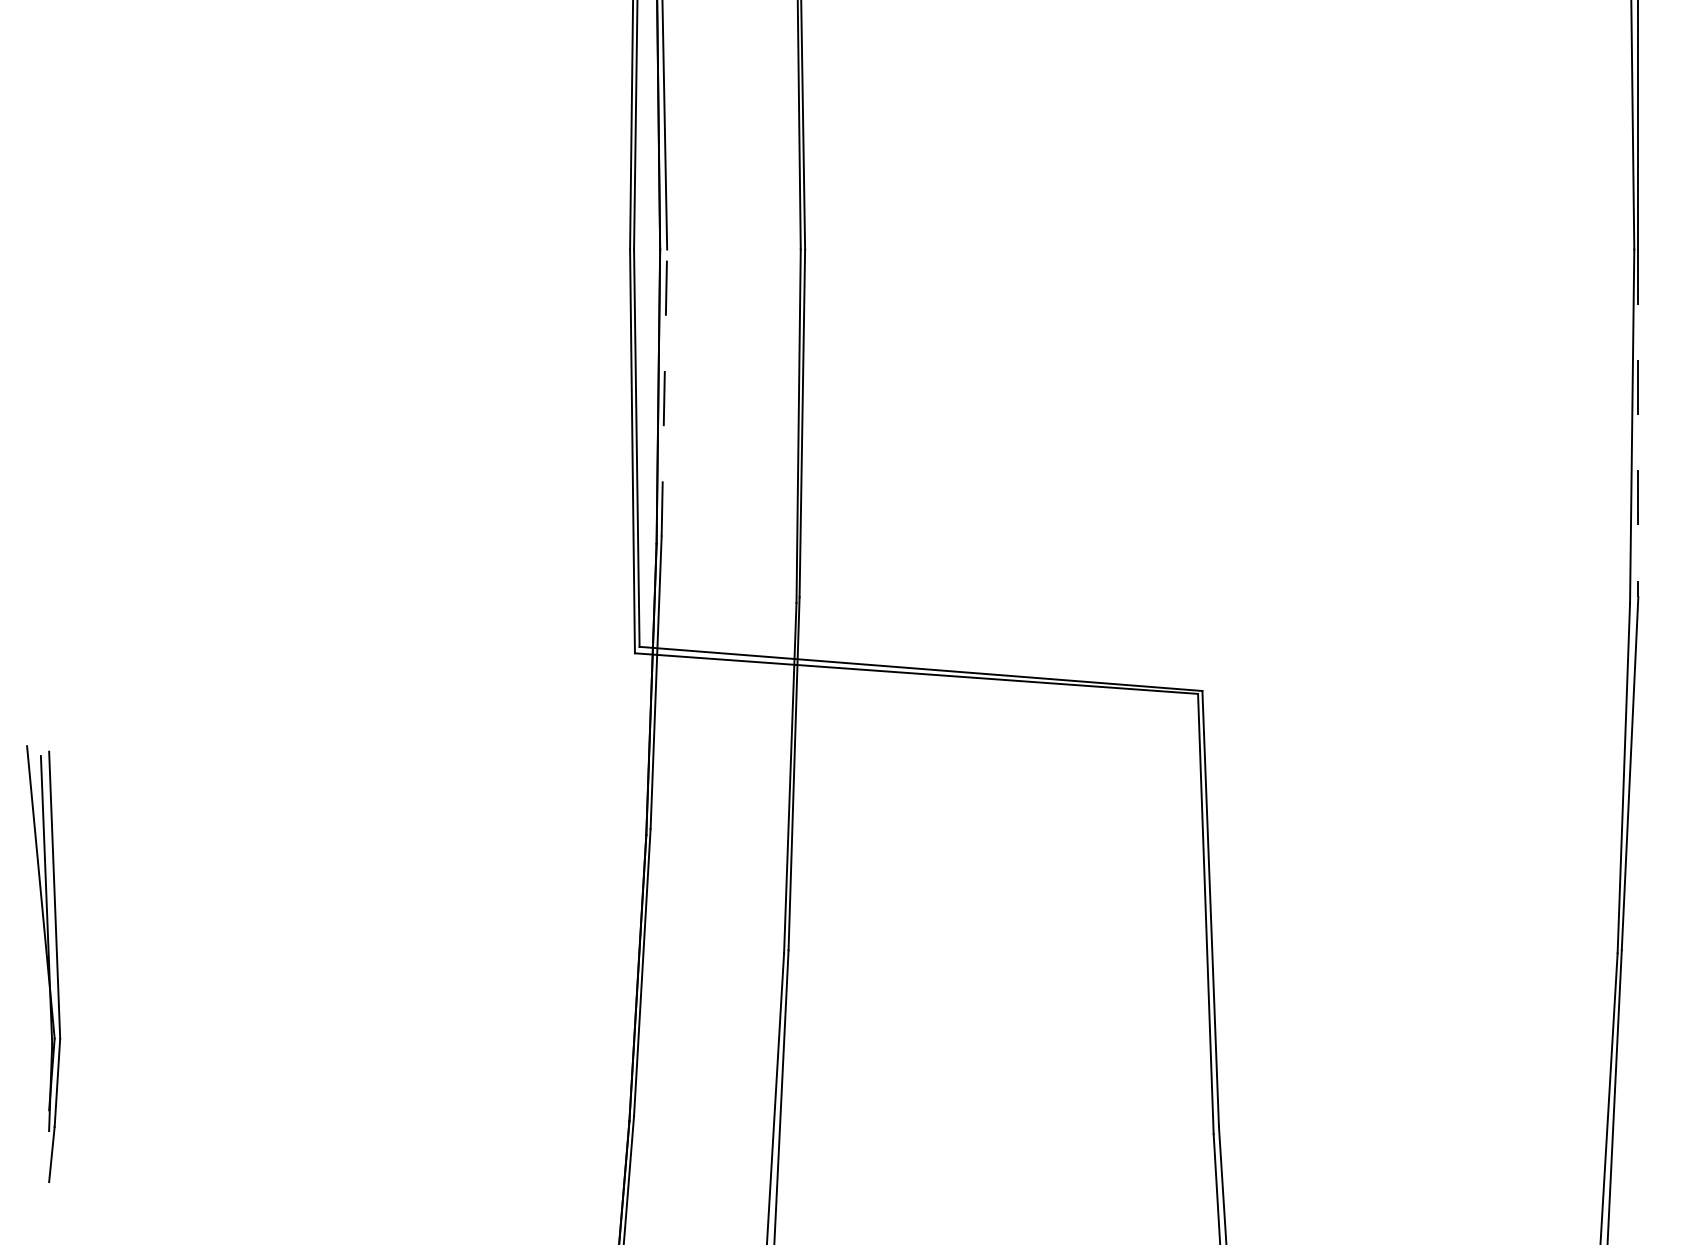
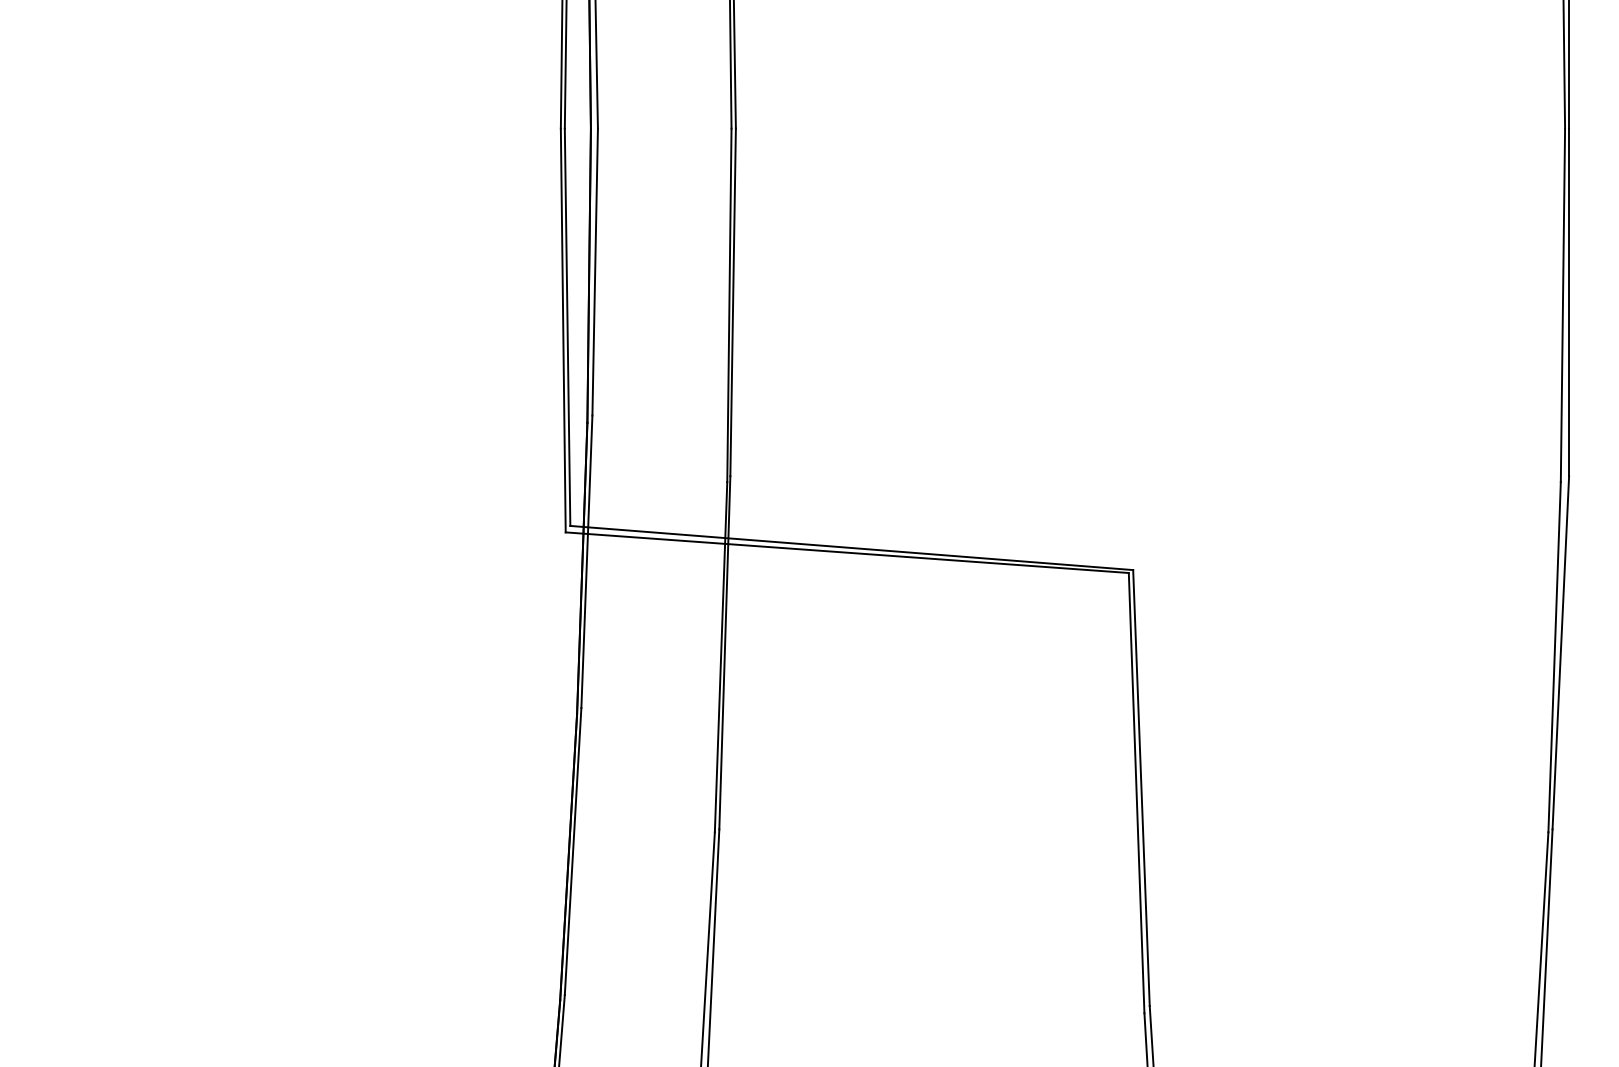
line: (664, 392) -> (595, 271), dashed -> solid
line: (1638, 423) -> (1569, 302), dashed -> solid

